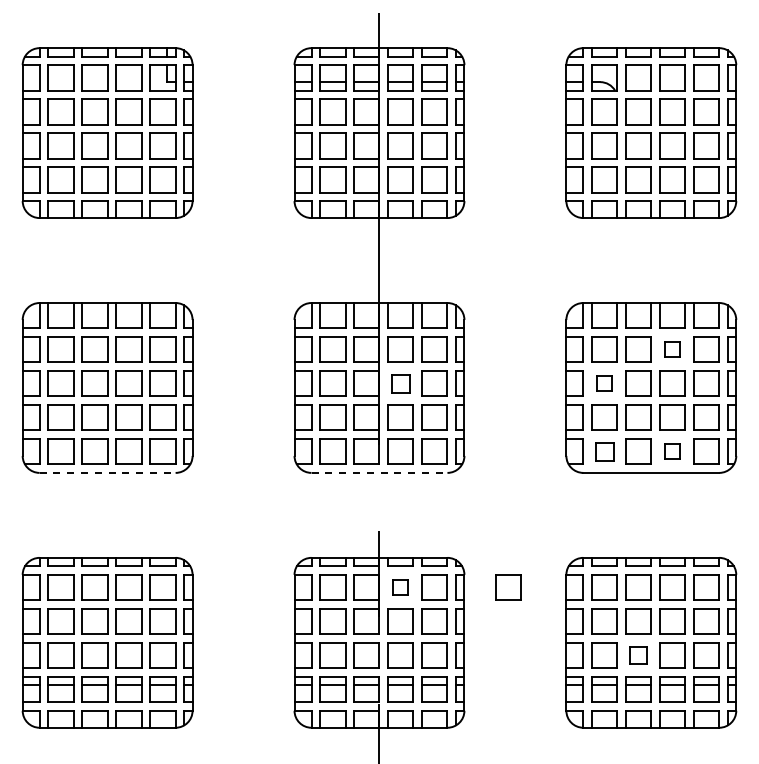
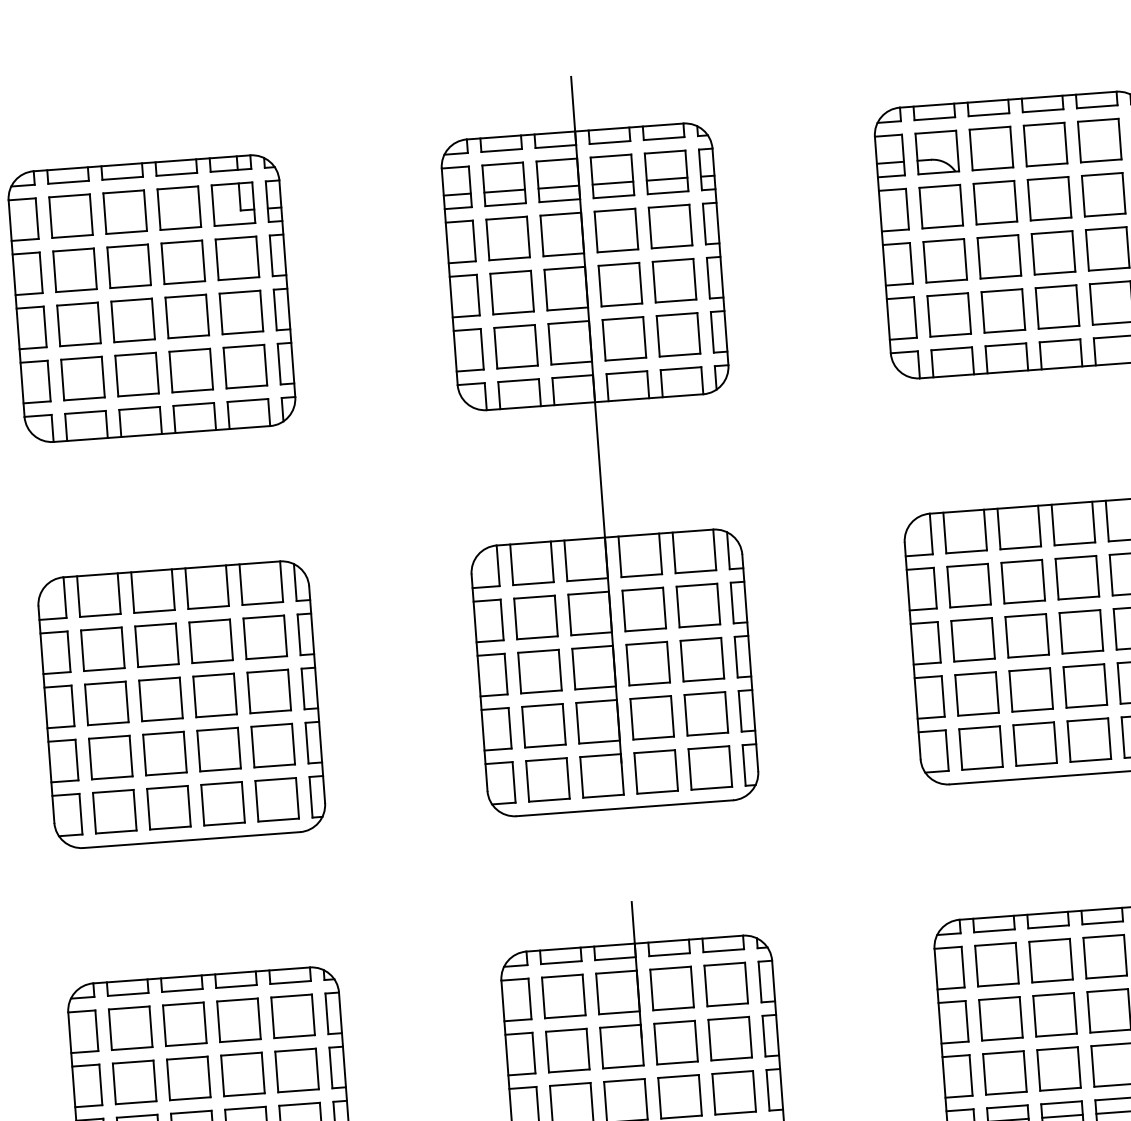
part: (672, 349) -> (1077, 577), size x1.67
part: (400, 383) -> (647, 663), size x1.43
part: (604, 383) -> (972, 639), size x1.67
part: (604, 451) -> (980, 747), size x1.43
part: (672, 451) -> (1089, 739), size x1.67
line: (107, 472) -> (191, 839), dashed -> solid
line: (379, 472) -> (624, 807), dashed -> solid
part: (400, 587) -> (671, 988), size x1.67
part: (508, 587) -> (843, 975), removed
part: (638, 655) -> (1058, 1068), size x1.43

